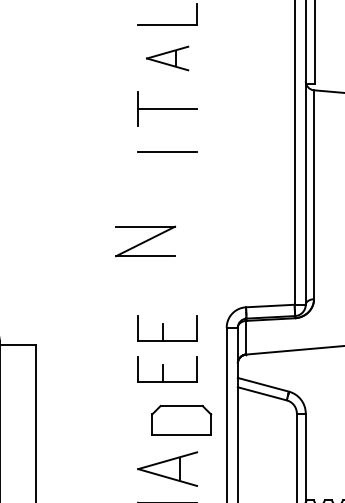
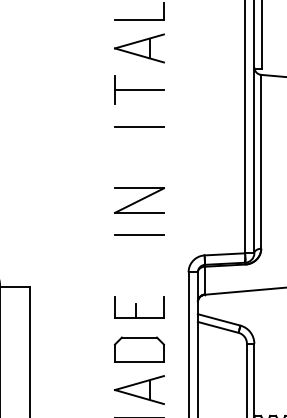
part: (167, 58) -> (139, 48), size x1.43
part: (145, 240) -> (139, 199), moved
line: (167, 282) -> (139, 234), added
part: (167, 328) -> (139, 273), removed
part: (181, 420) -> (139, 349), moved

